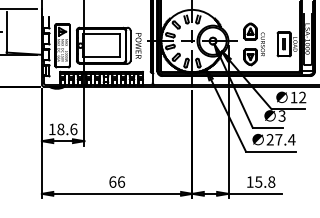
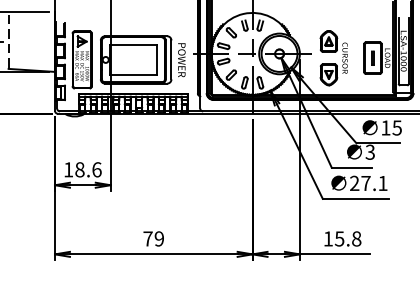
line: (6, 32) -> (8, 42), solid -> dashed
text: (302, 97) -> (397, 127), 12 -> 15
text: (291, 139) -> (382, 183), 27.4 -> 27.1
text: (117, 181) -> (154, 238), 66 -> 79

